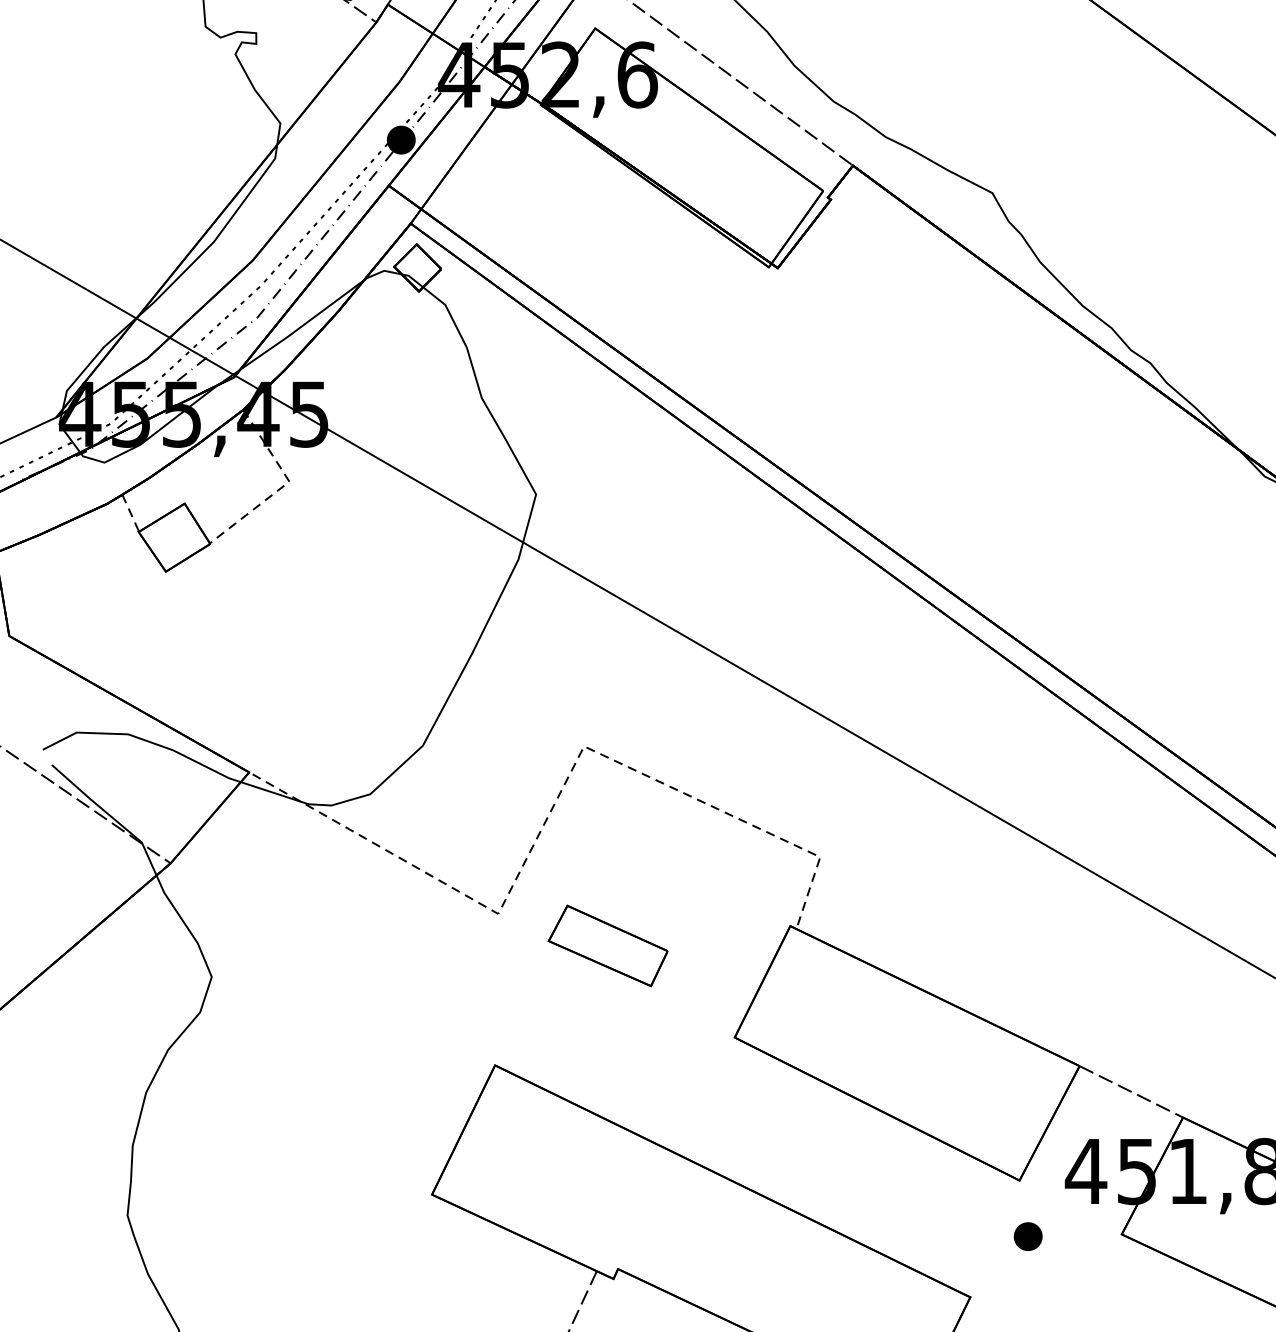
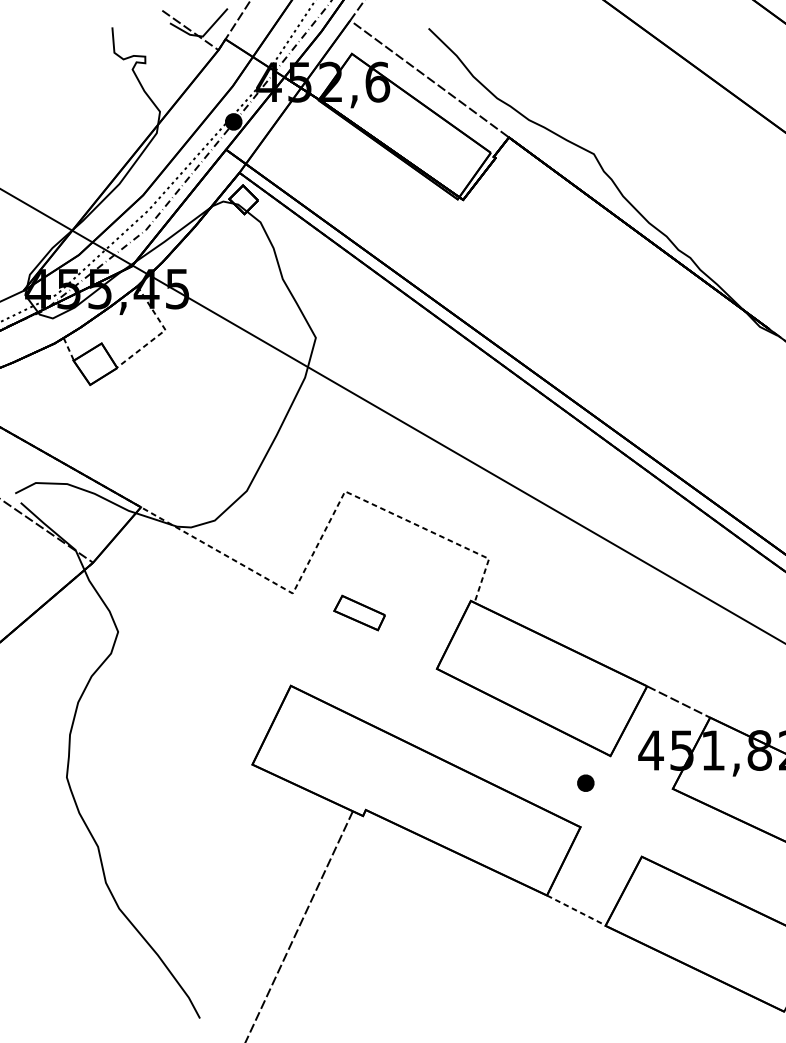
part: (607, 945) -> (359, 612), size x0.7
part: (1027, 1235) -> (585, 782), moved

